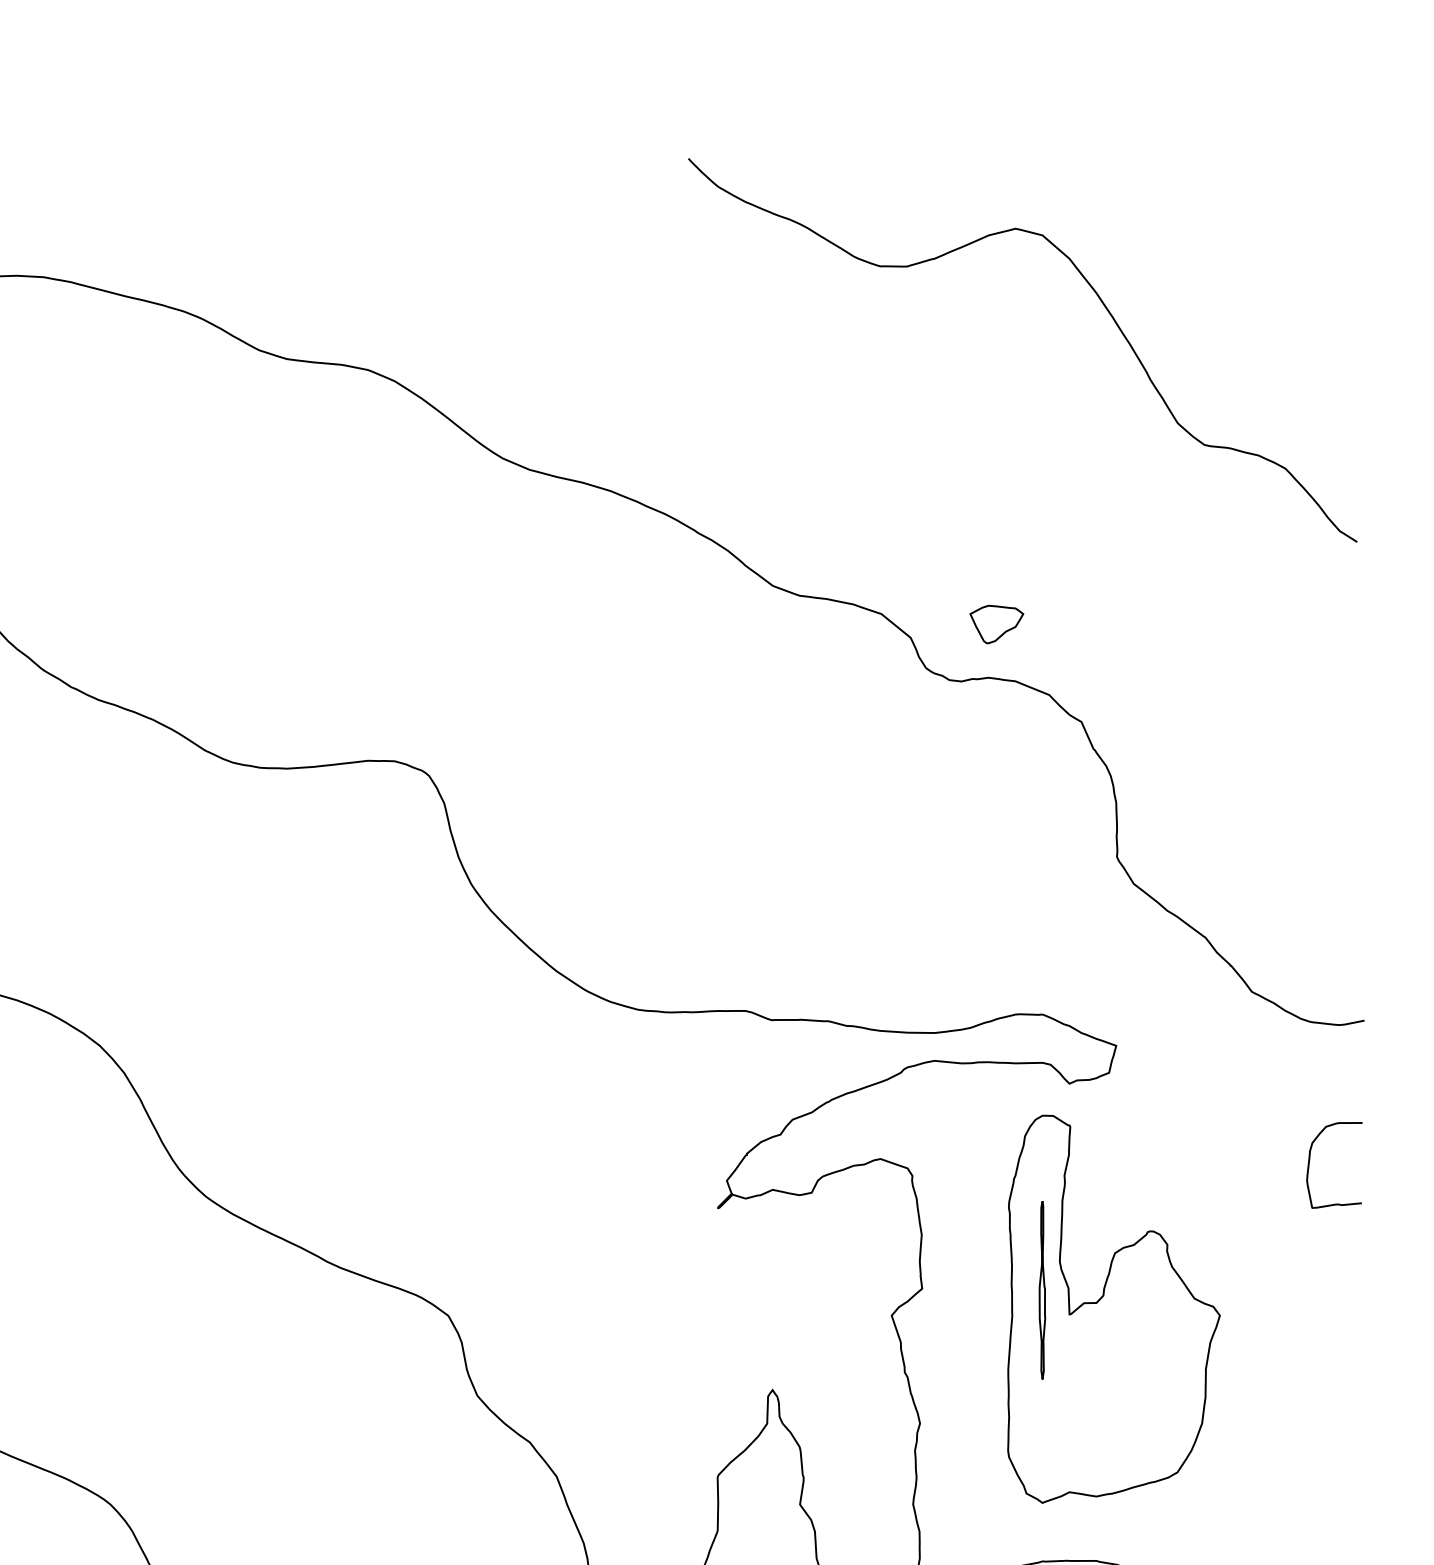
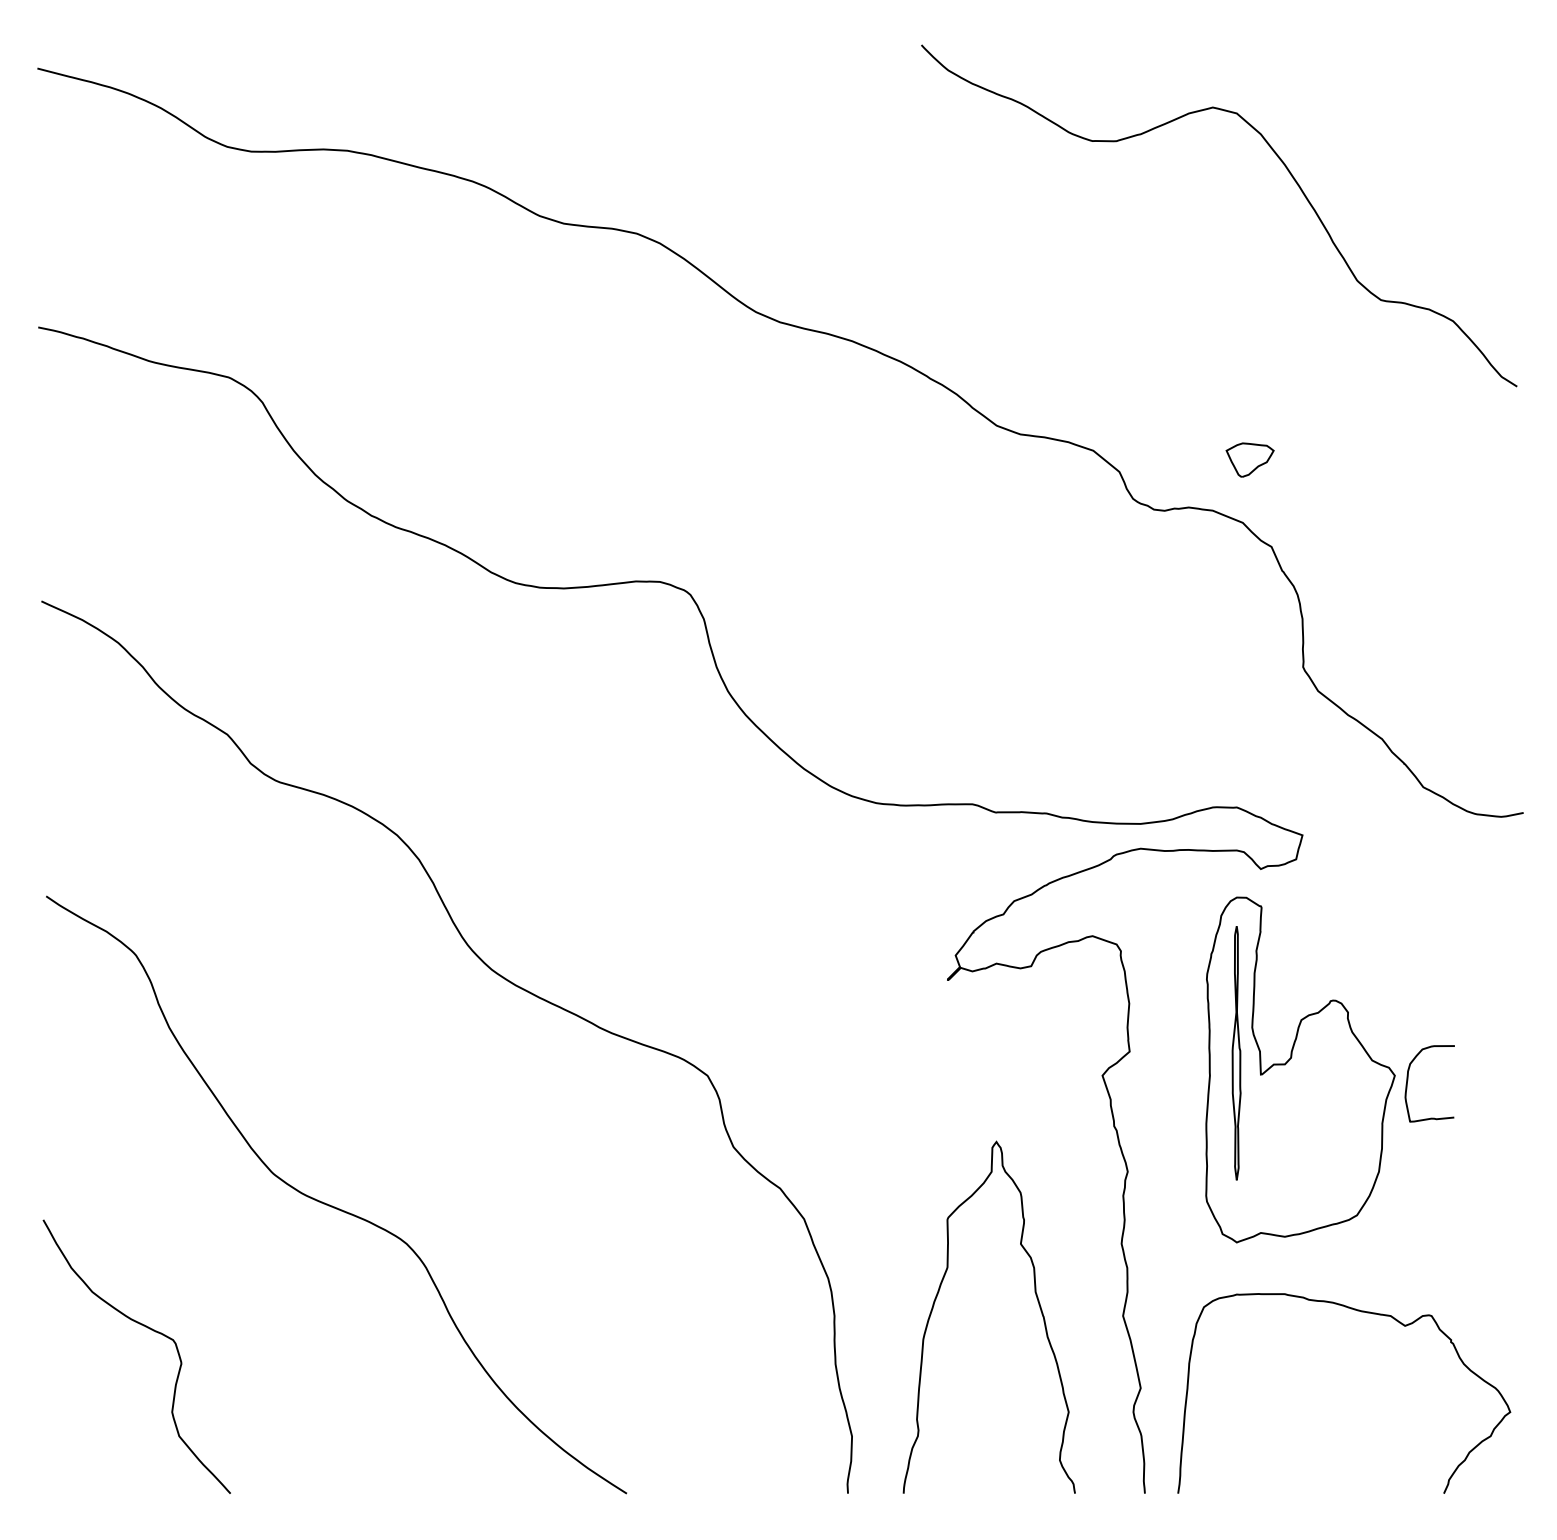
part: (996, 623) -> (1249, 459), moved
curve: (1310, 1161) -> (1408, 1080), moved
part: (1042, 1289) -> (1236, 1052), size x1.6

